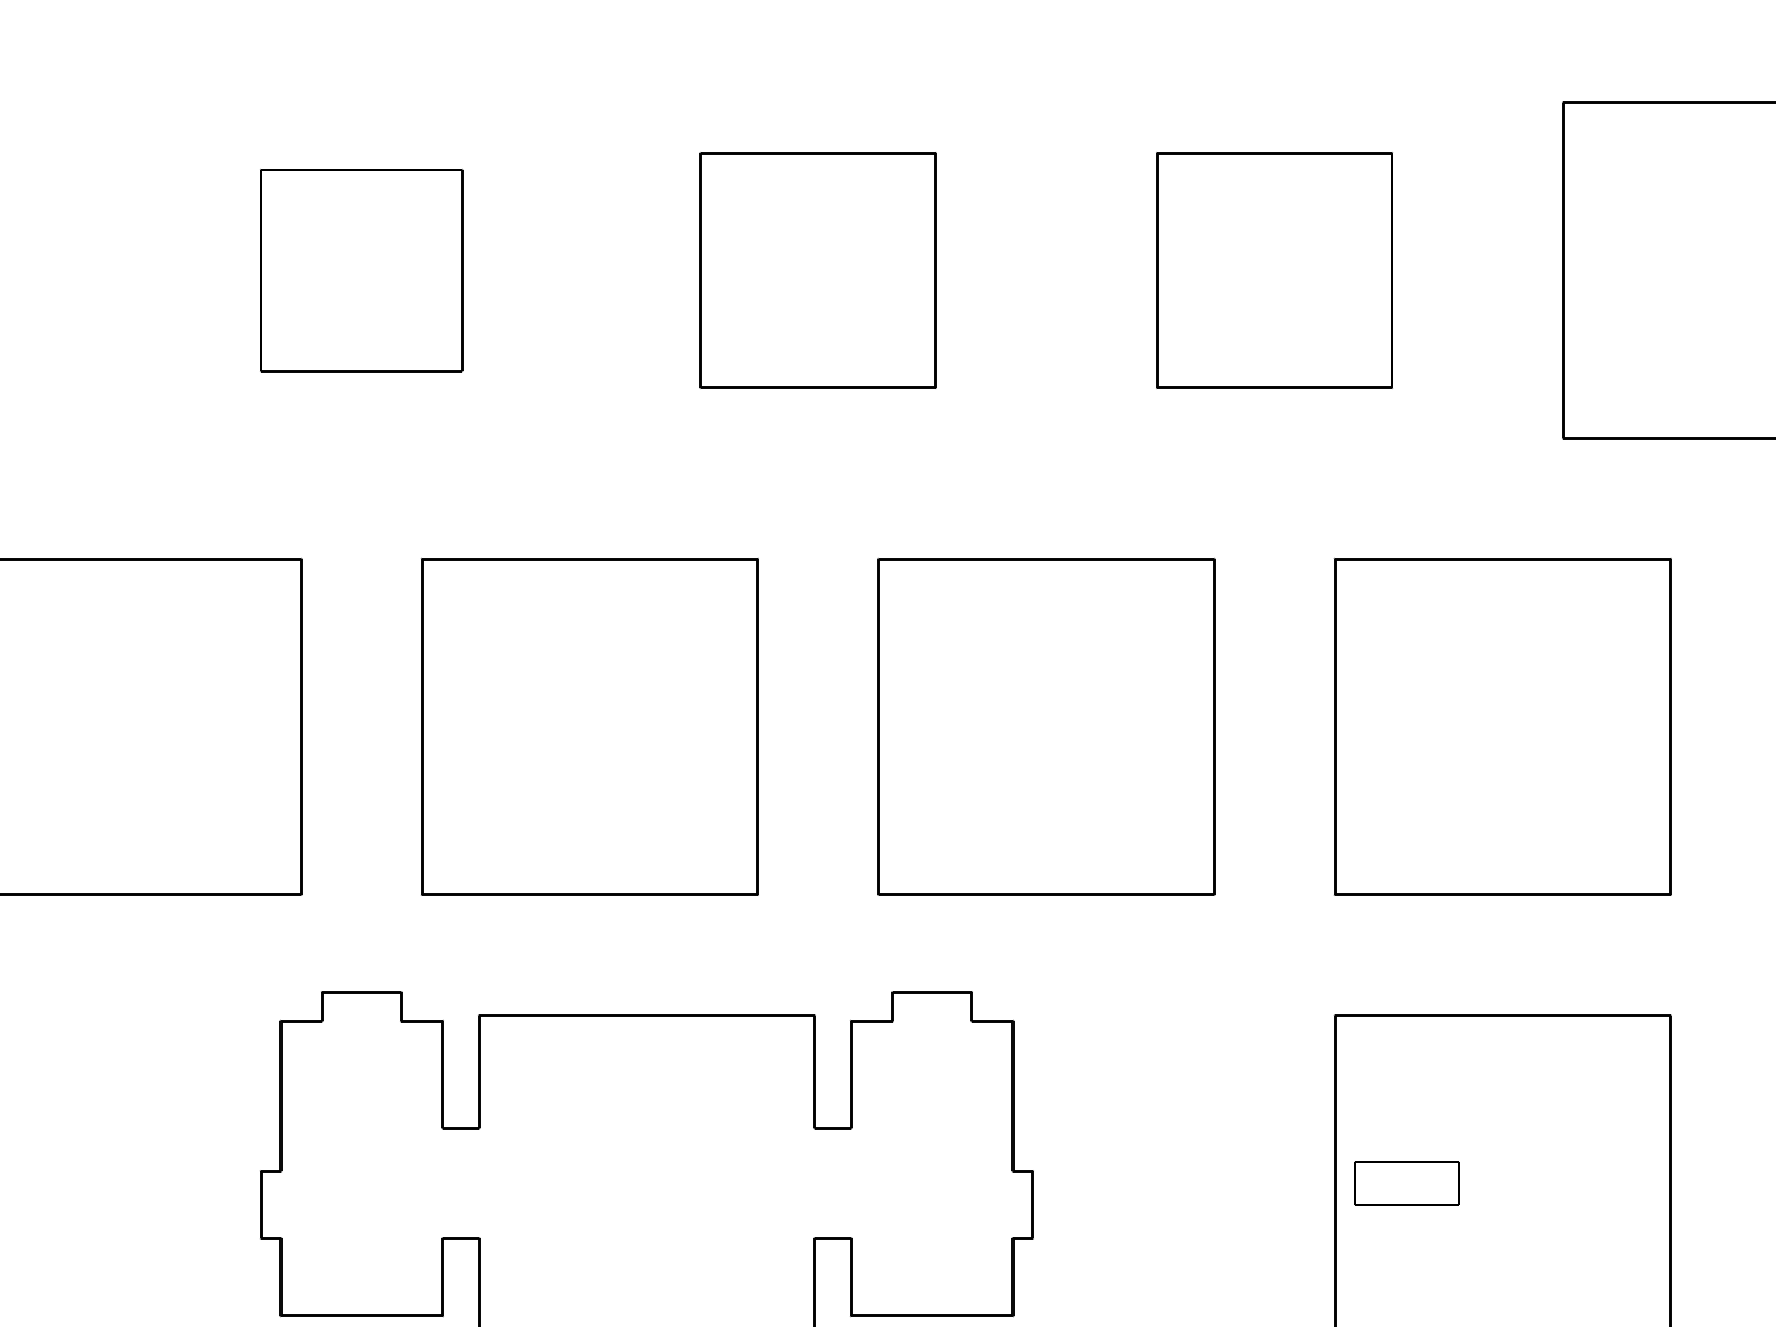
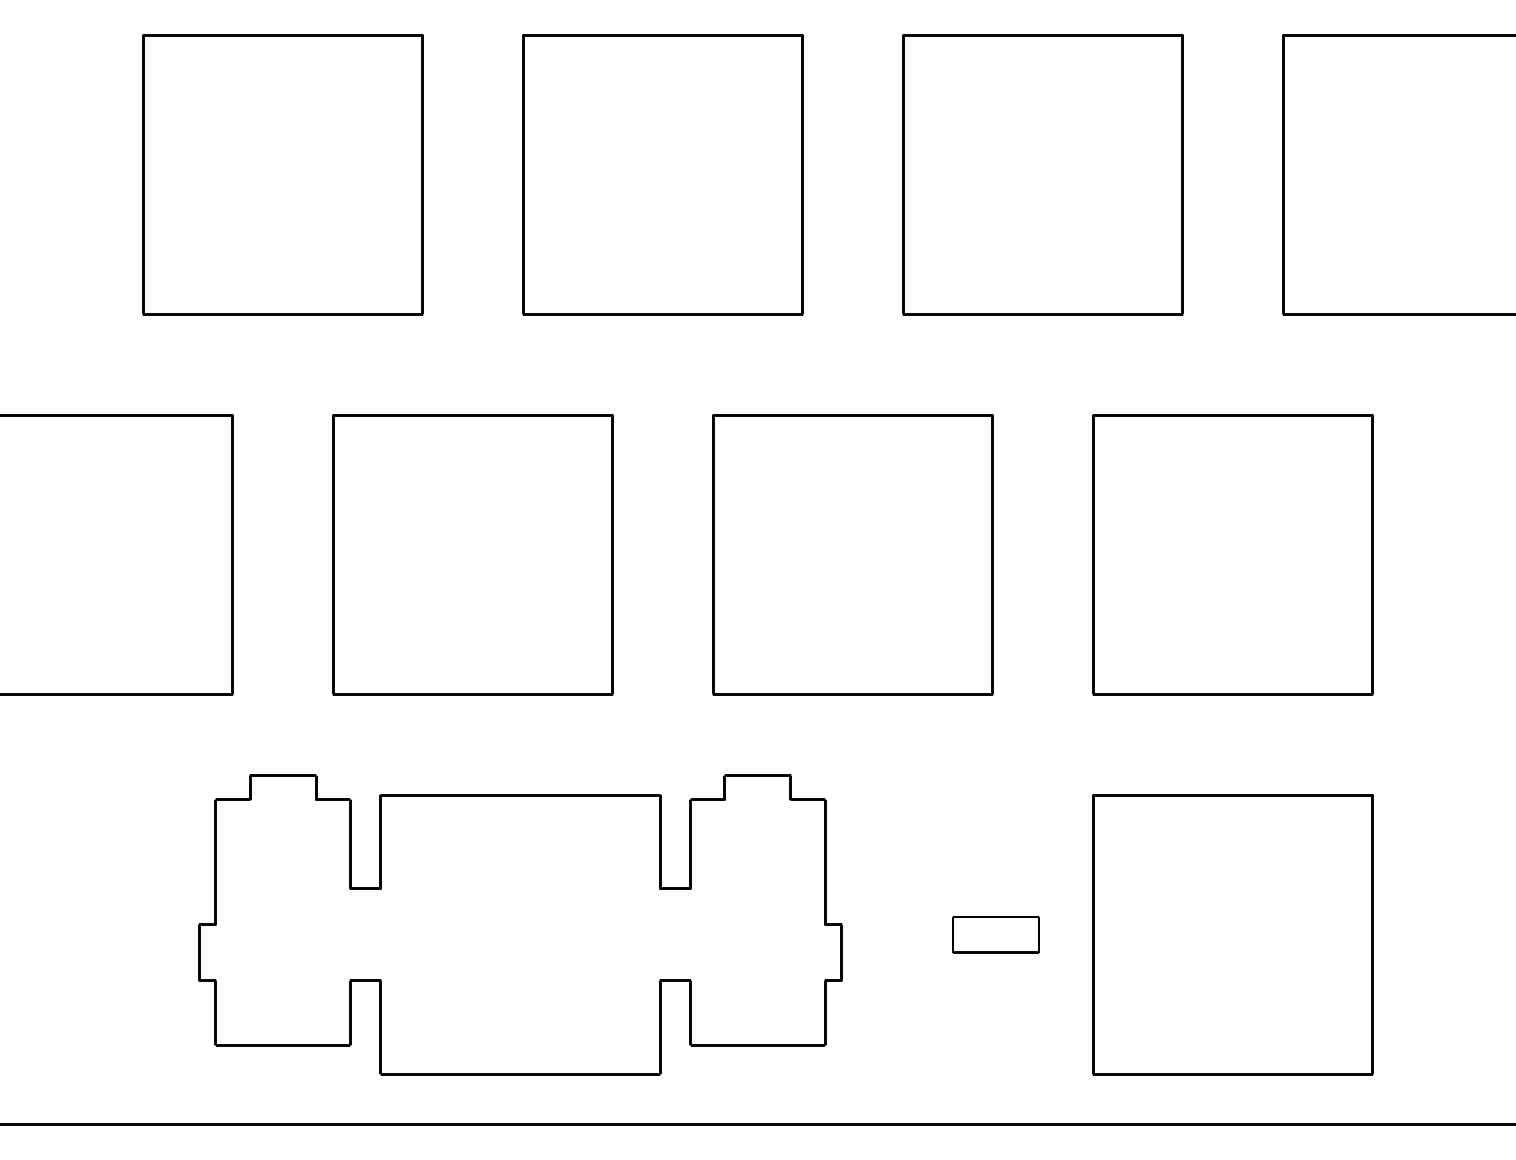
part: (361, 270) -> (282, 174), size x1.67
part: (817, 270) -> (662, 174), size x1.43
part: (1273, 270) -> (1042, 174), size x1.43
part: (1406, 1182) -> (995, 934), moved

